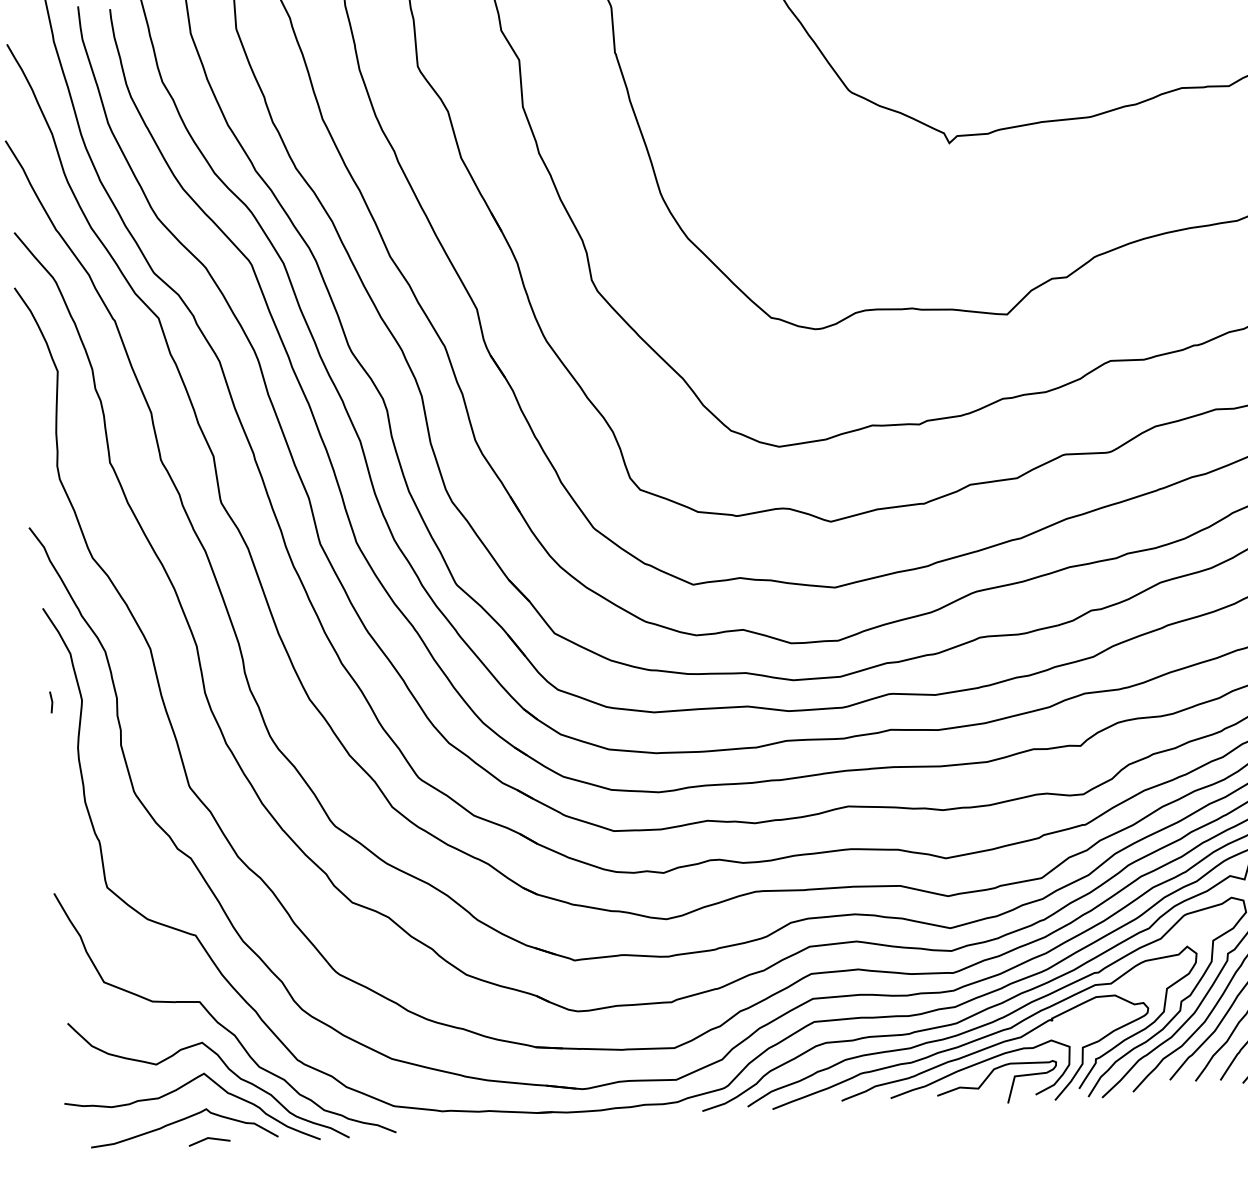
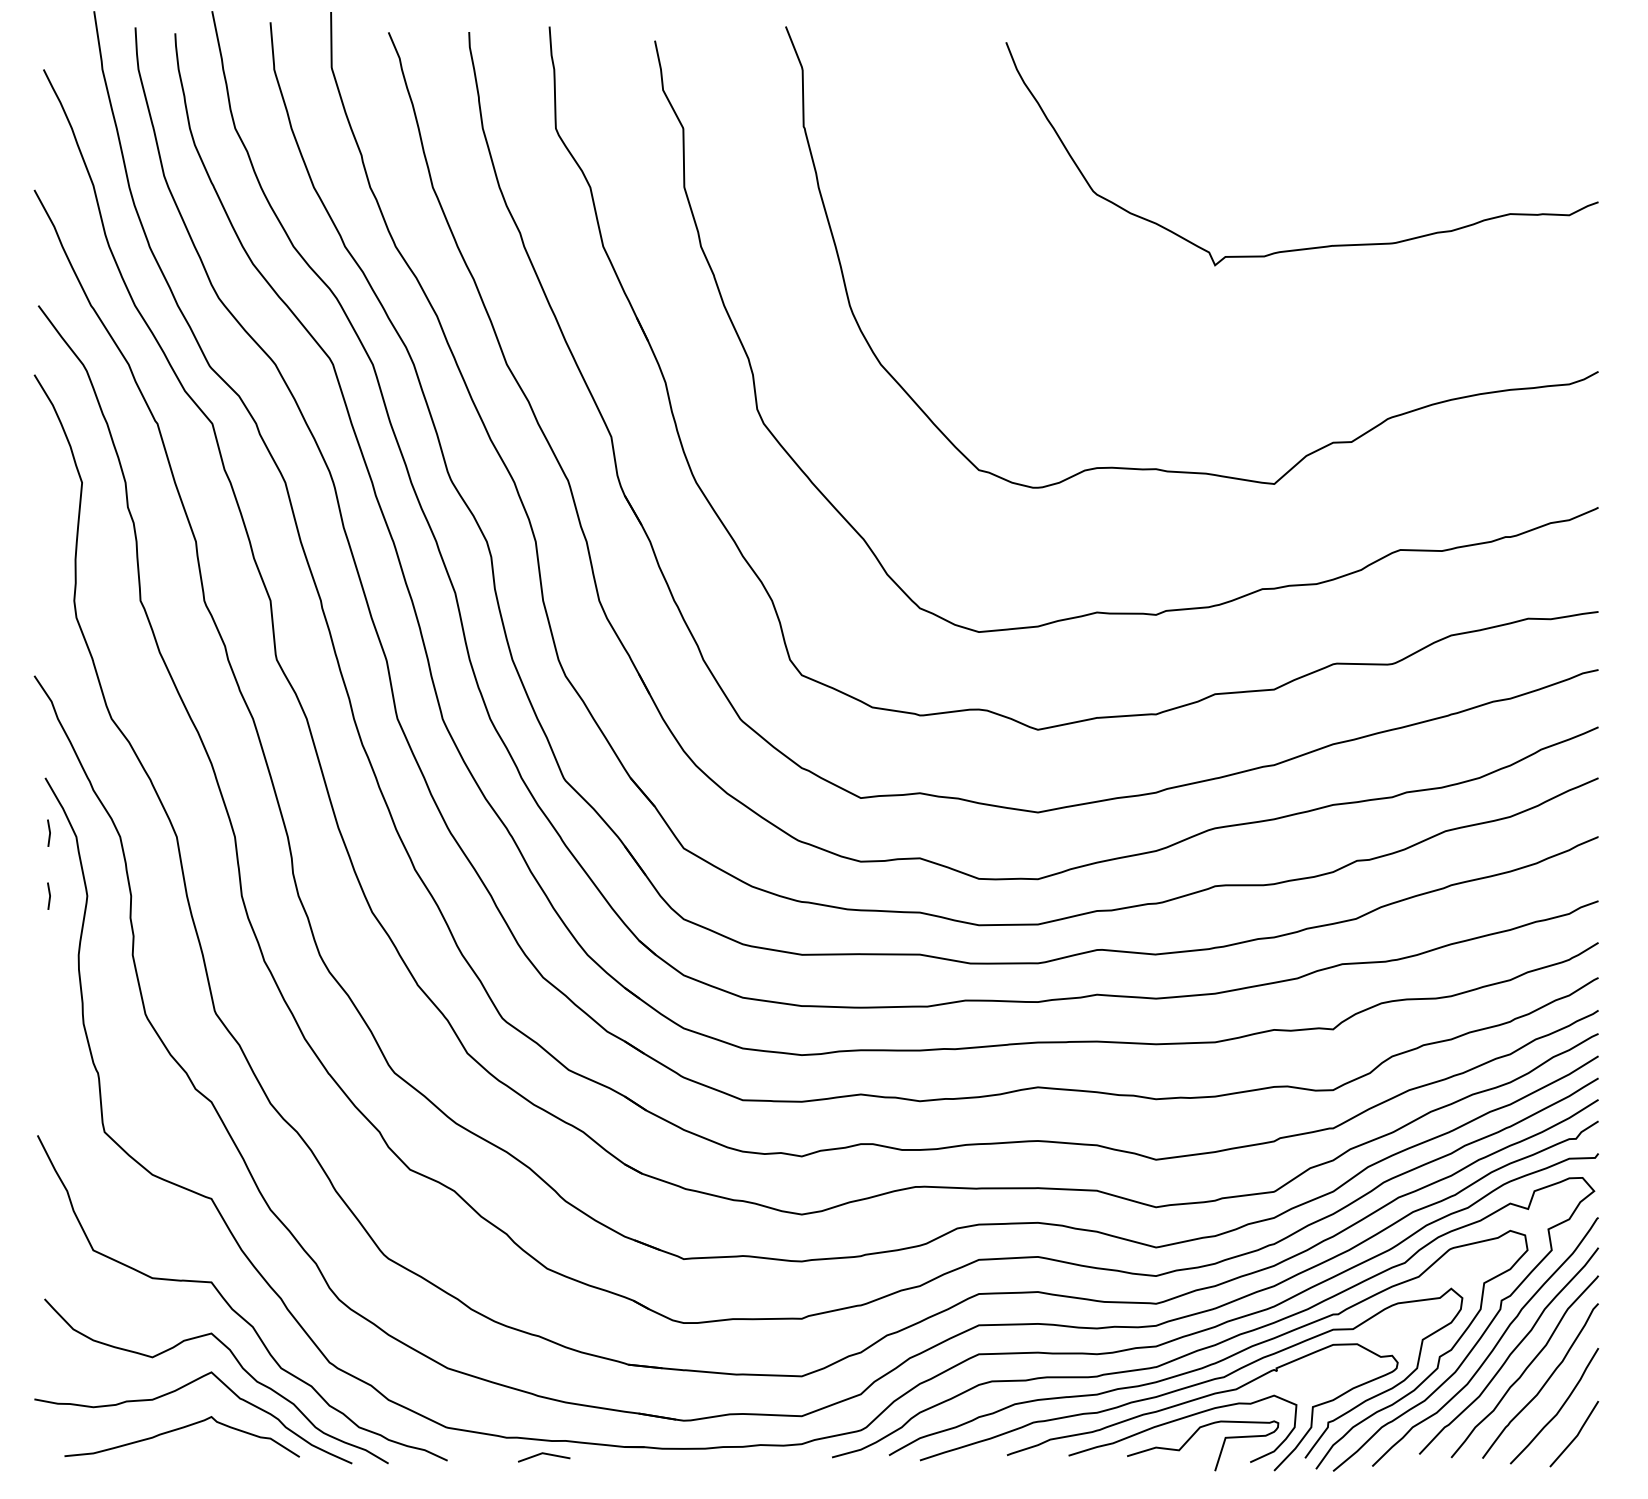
line: (48, 651) -> (49, 832), added
line: (209, 1138) -> (544, 1454), moved

